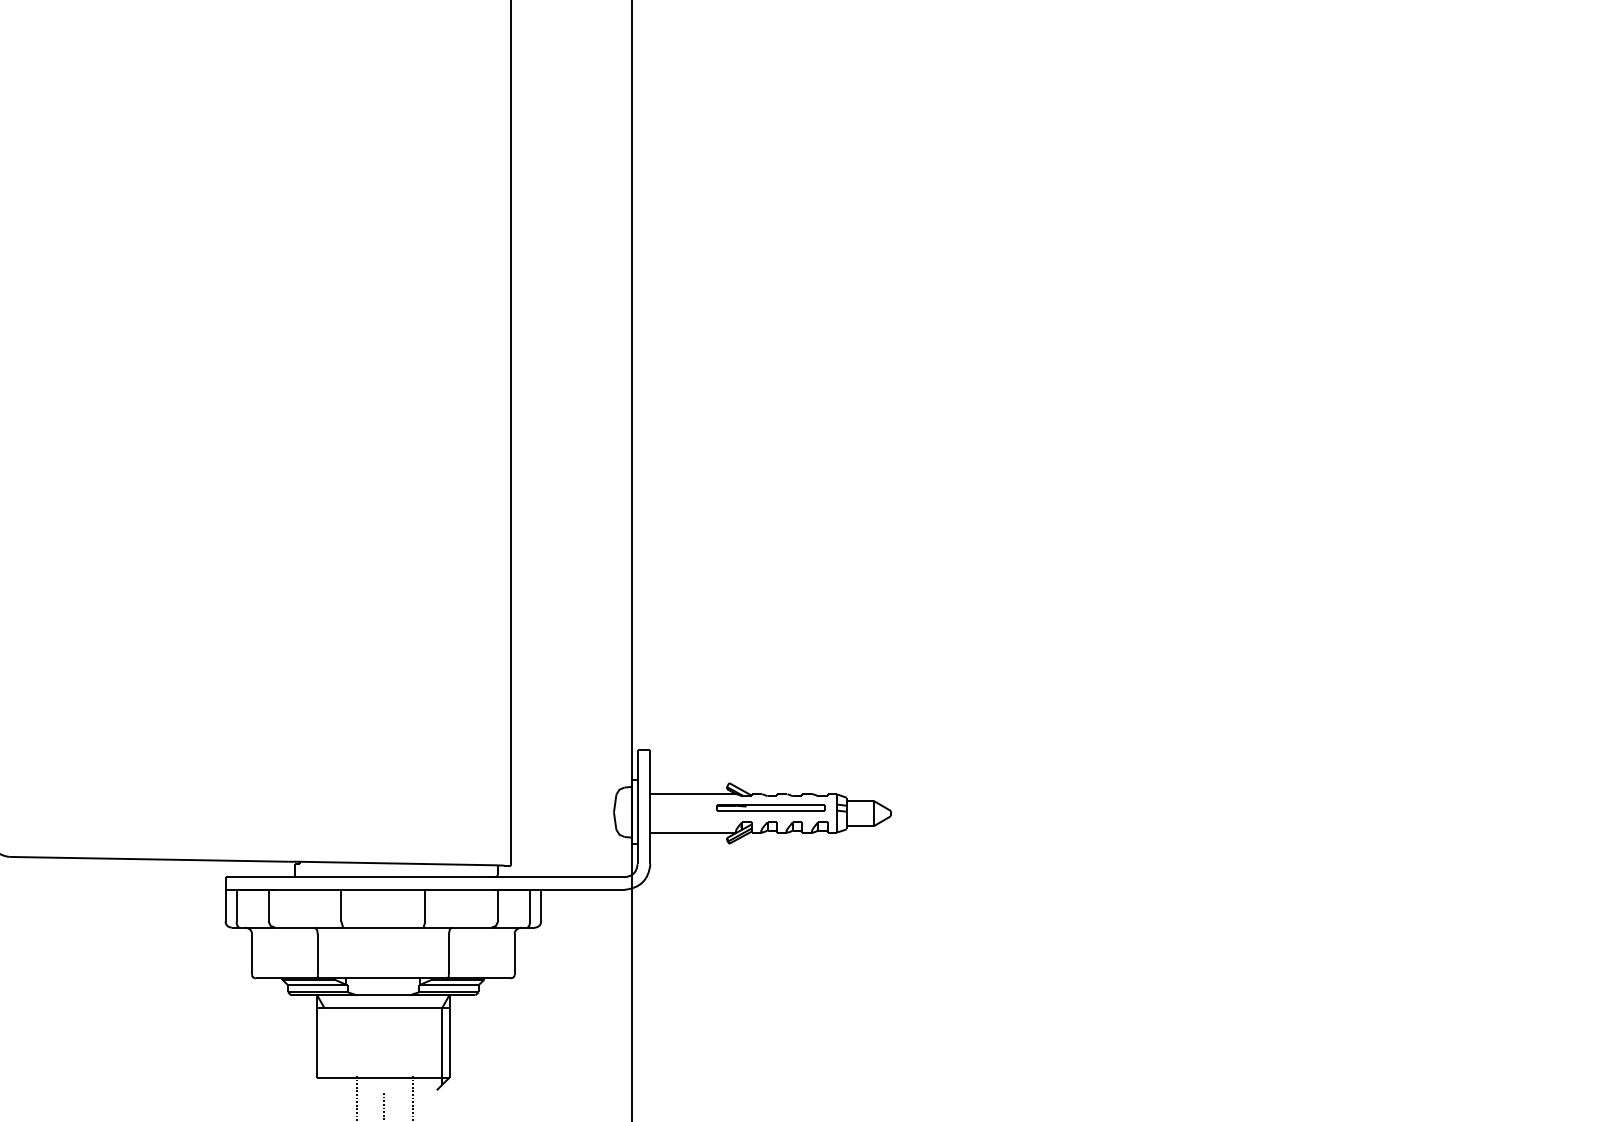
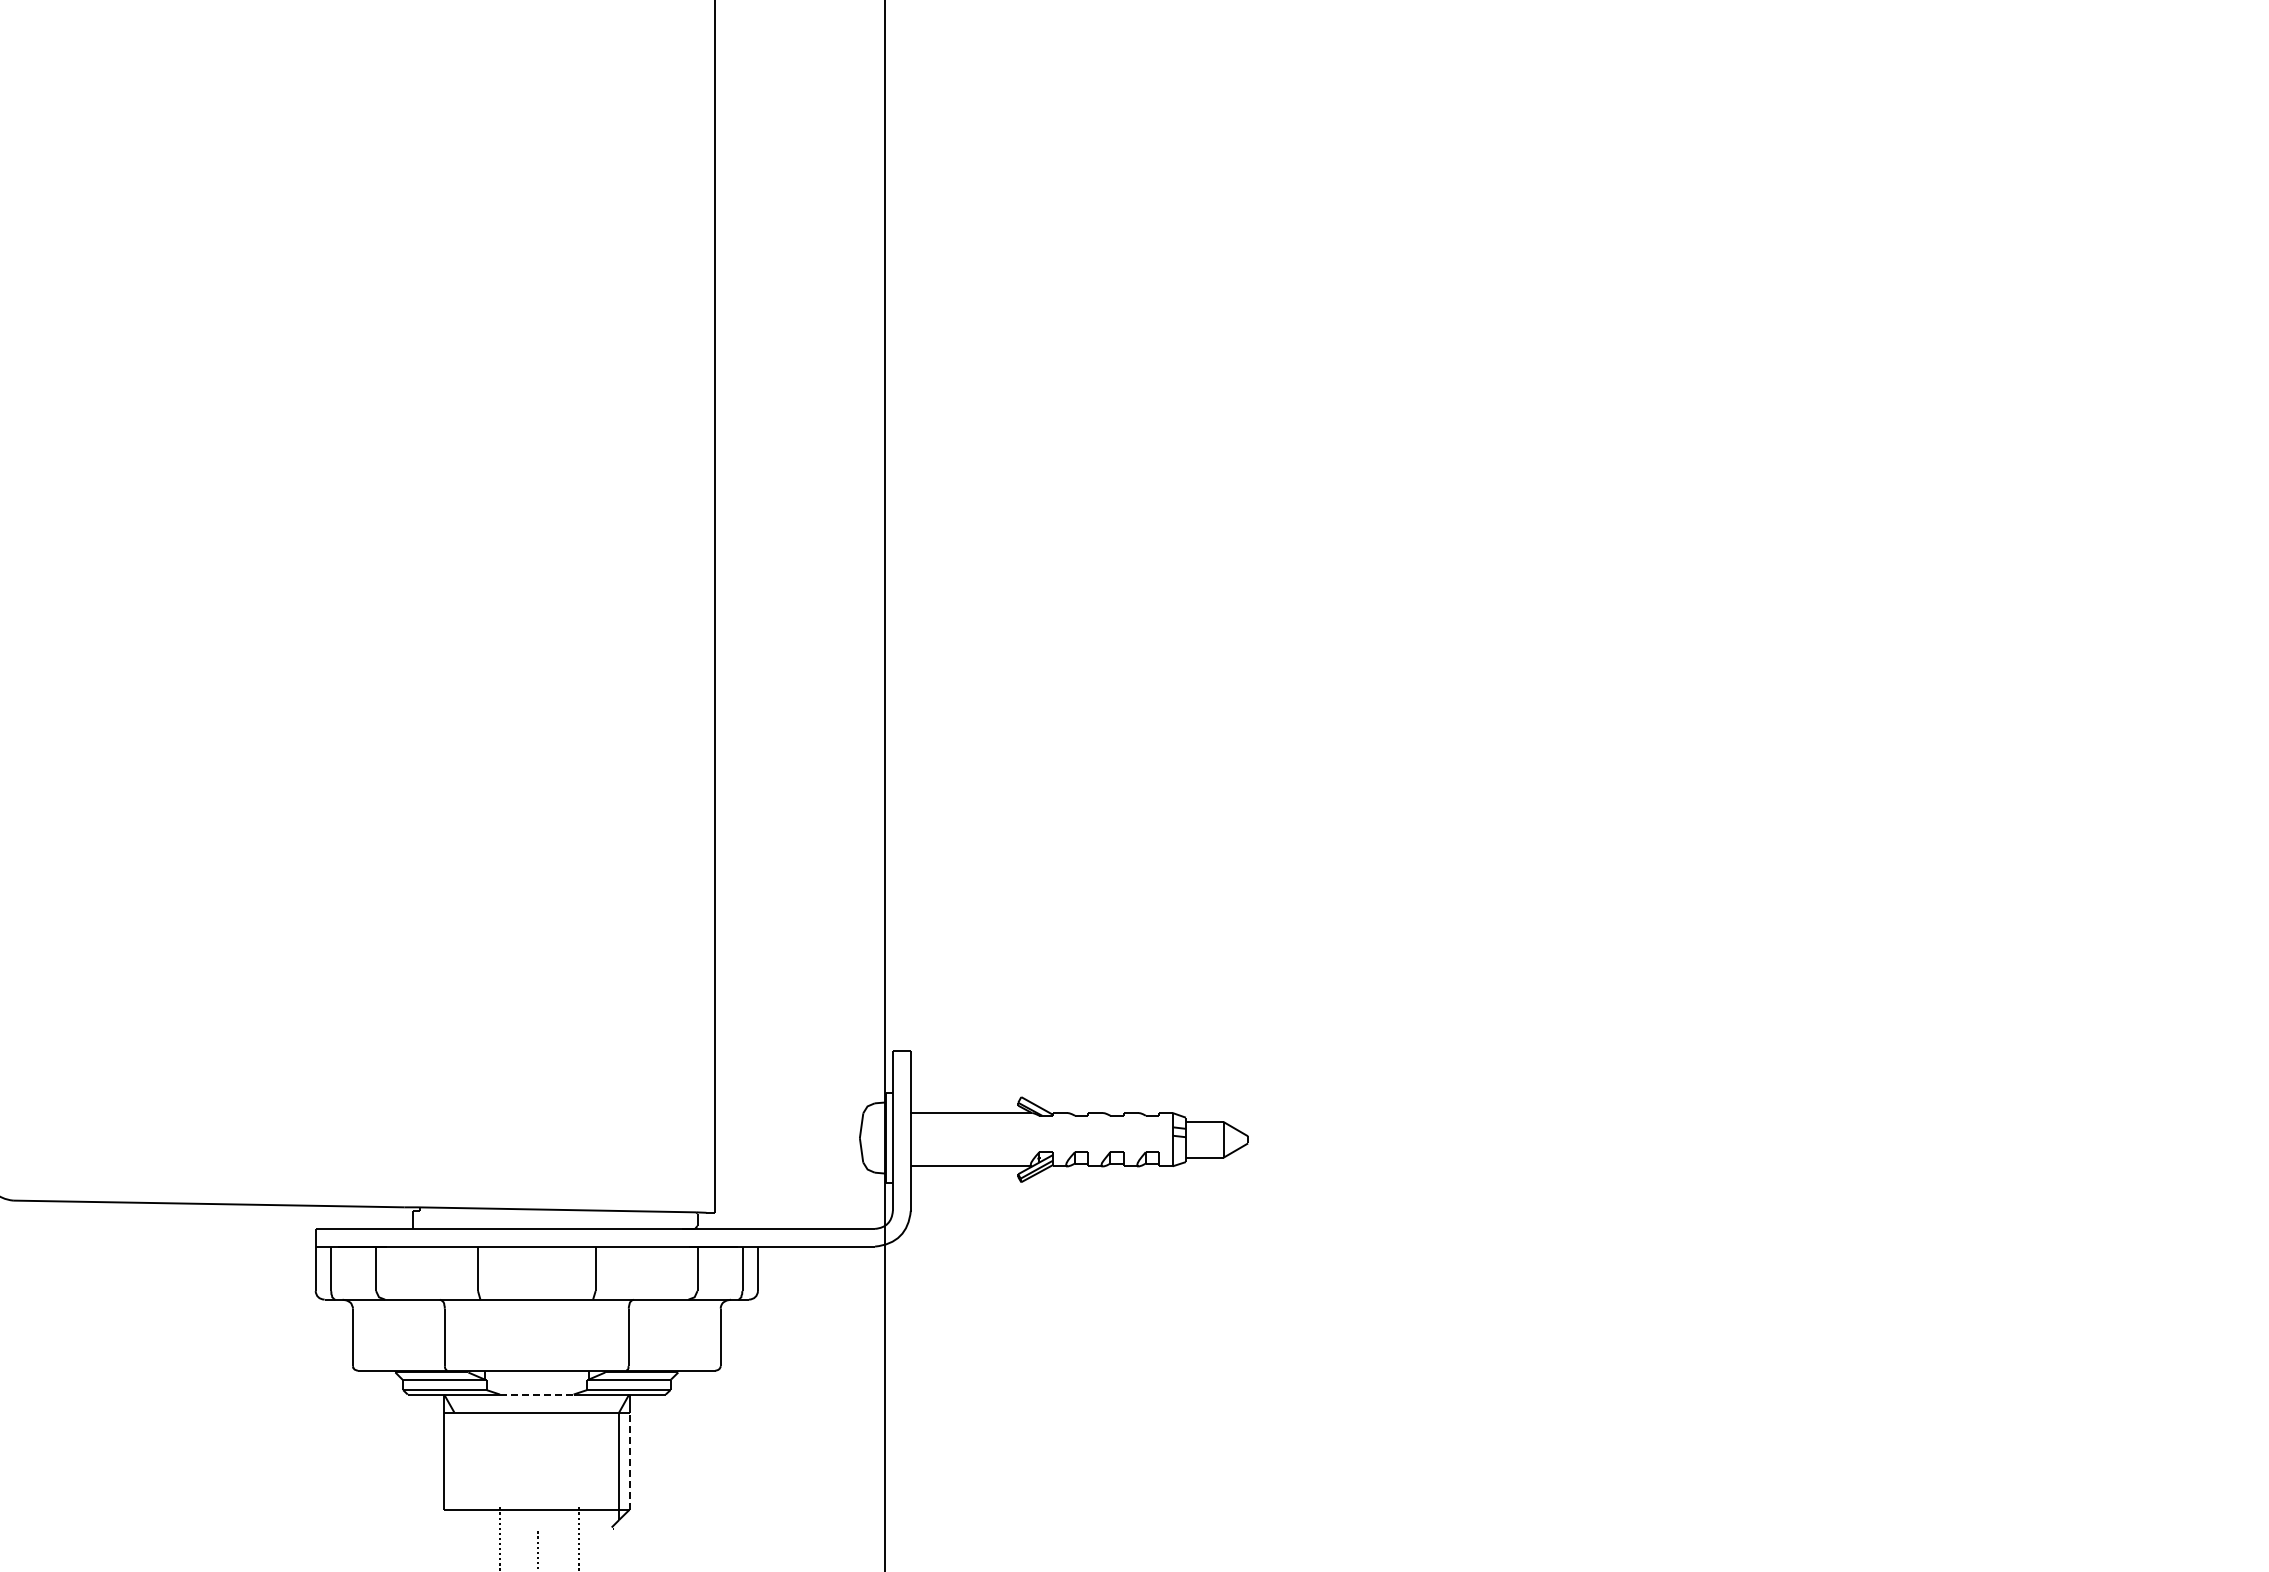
part: (770, 807) -> (1079, 1131), removed
line: (383, 995) -> (536, 1394), solid -> dashed
line: (449, 1043) -> (629, 1461), solid -> dashed

